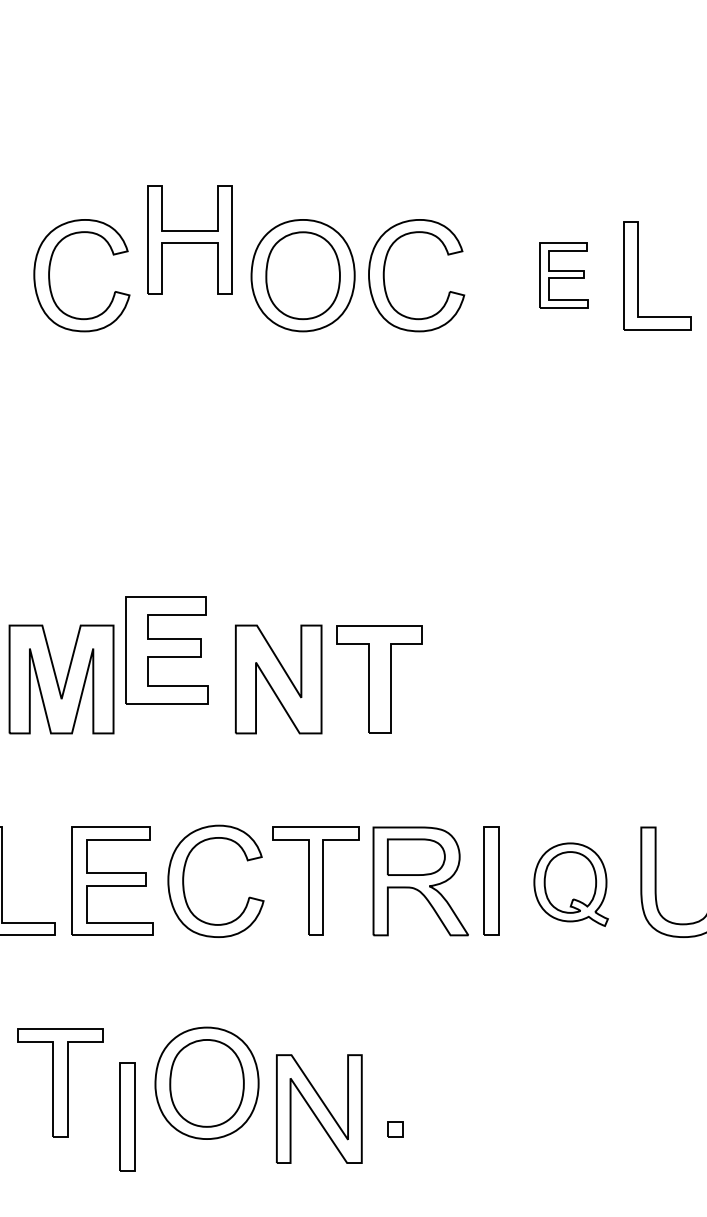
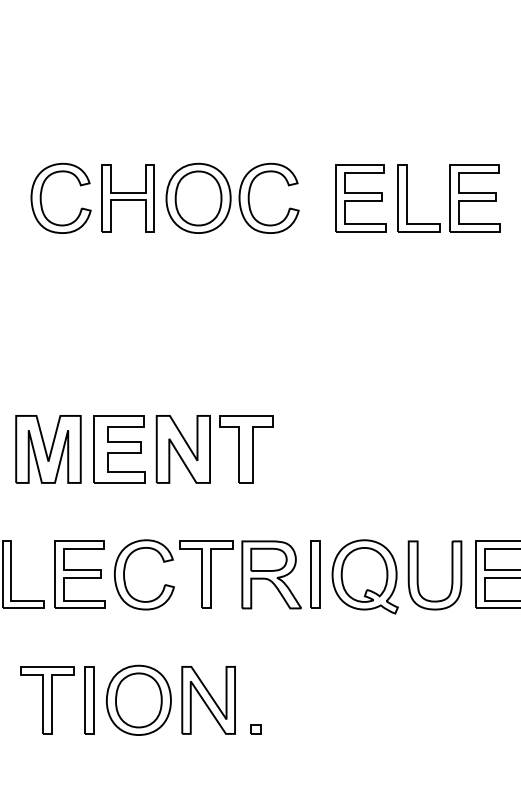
part: (188, 240) -> (127, 198), moved
part: (563, 275) -> (360, 198), size x1.67
part: (166, 650) -> (119, 449), moved
part: (570, 883) -> (364, 576), size x1.43
part: (319, 1109) -> (208, 700), moved
part: (127, 1117) -> (89, 700), moved

